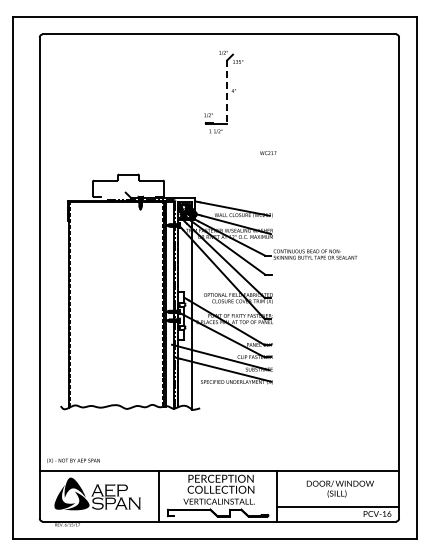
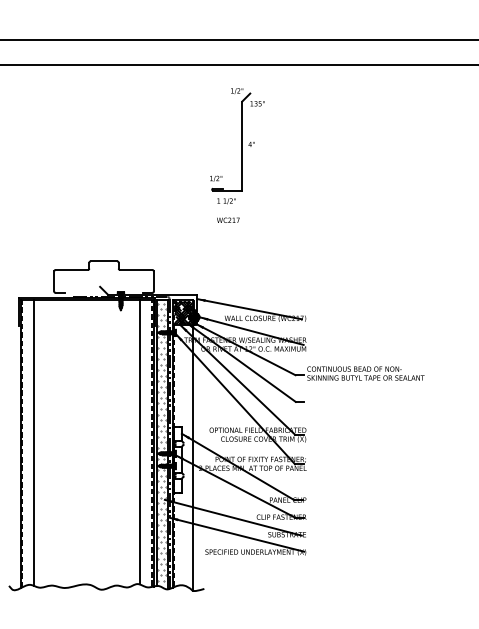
line: (227, 92) -> (242, 146), dashed -> solid
text: (268, 152) -> (228, 219), moved
line: (154, 303) -> (140, 442), added
hatch: (170, 303) -> (162, 442), added
line: (78, 304) -> (33, 443), added

